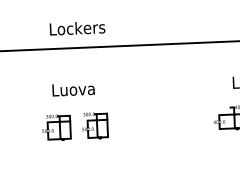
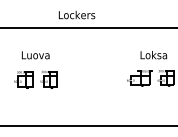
text: (76, 28) -> (76, 15), moved

